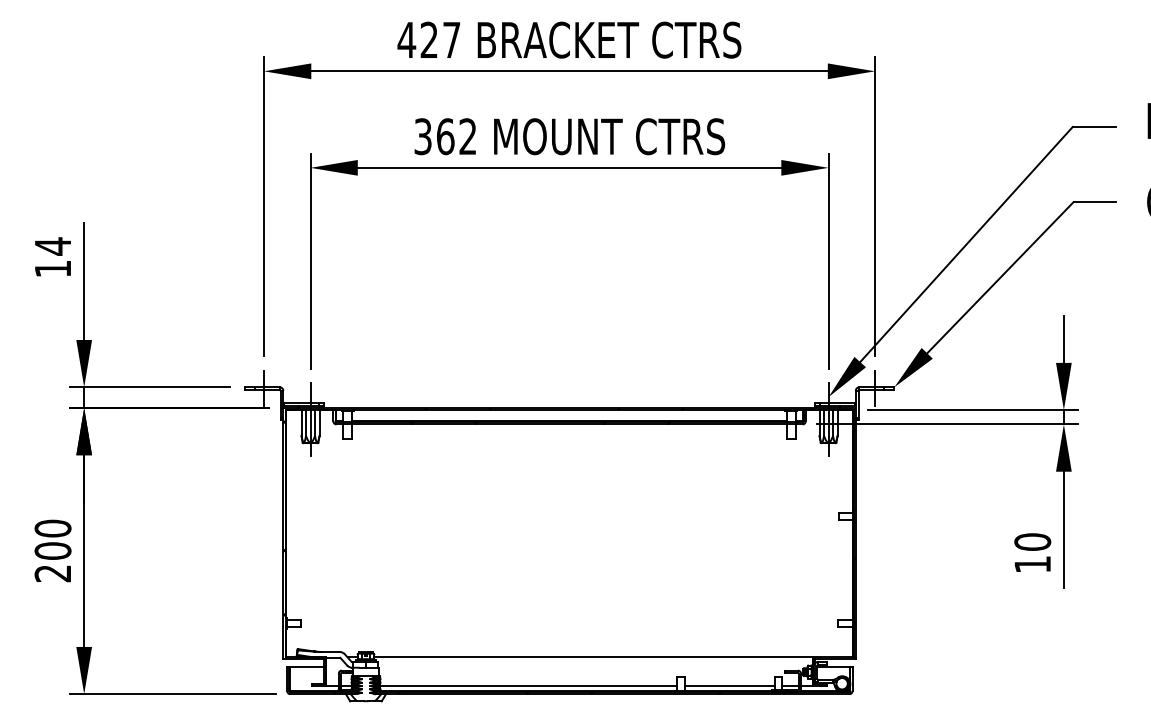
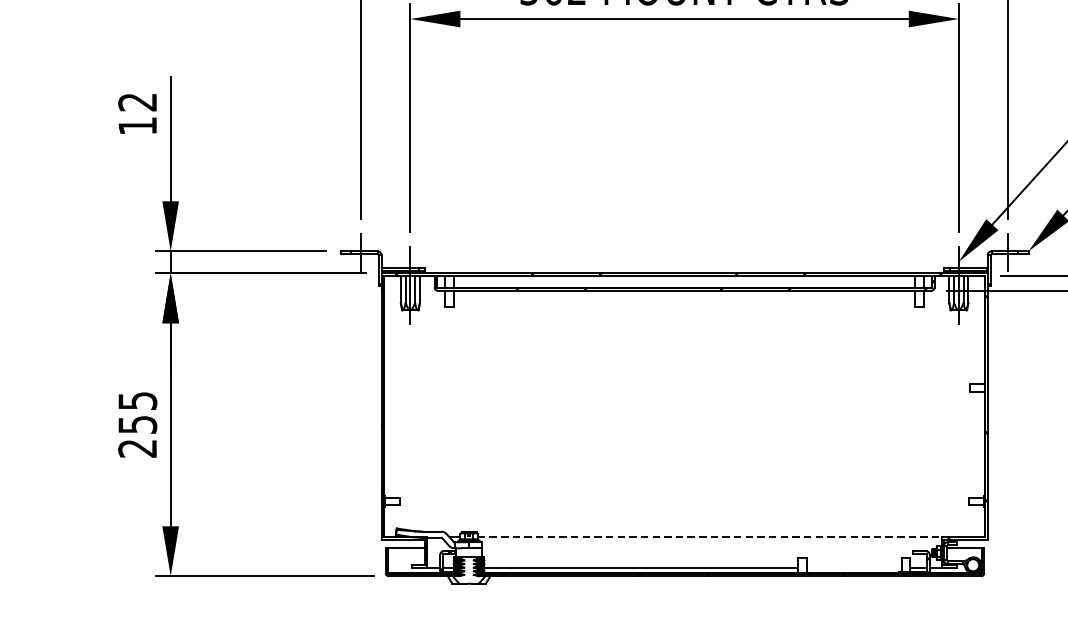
text: (52, 246) -> (137, 102), 14 -> 12
text: (52, 539) -> (137, 412), 200 -> 255
line: (593, 657) -> (709, 537), solid -> dashed
line: (730, 685) -> (855, 567), removed

